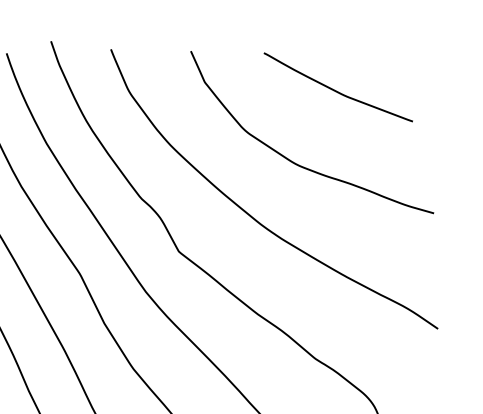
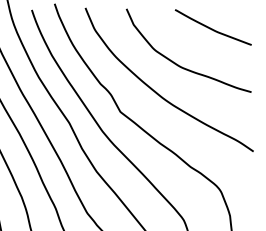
curve: (336, 89) -> (212, 28), moved

